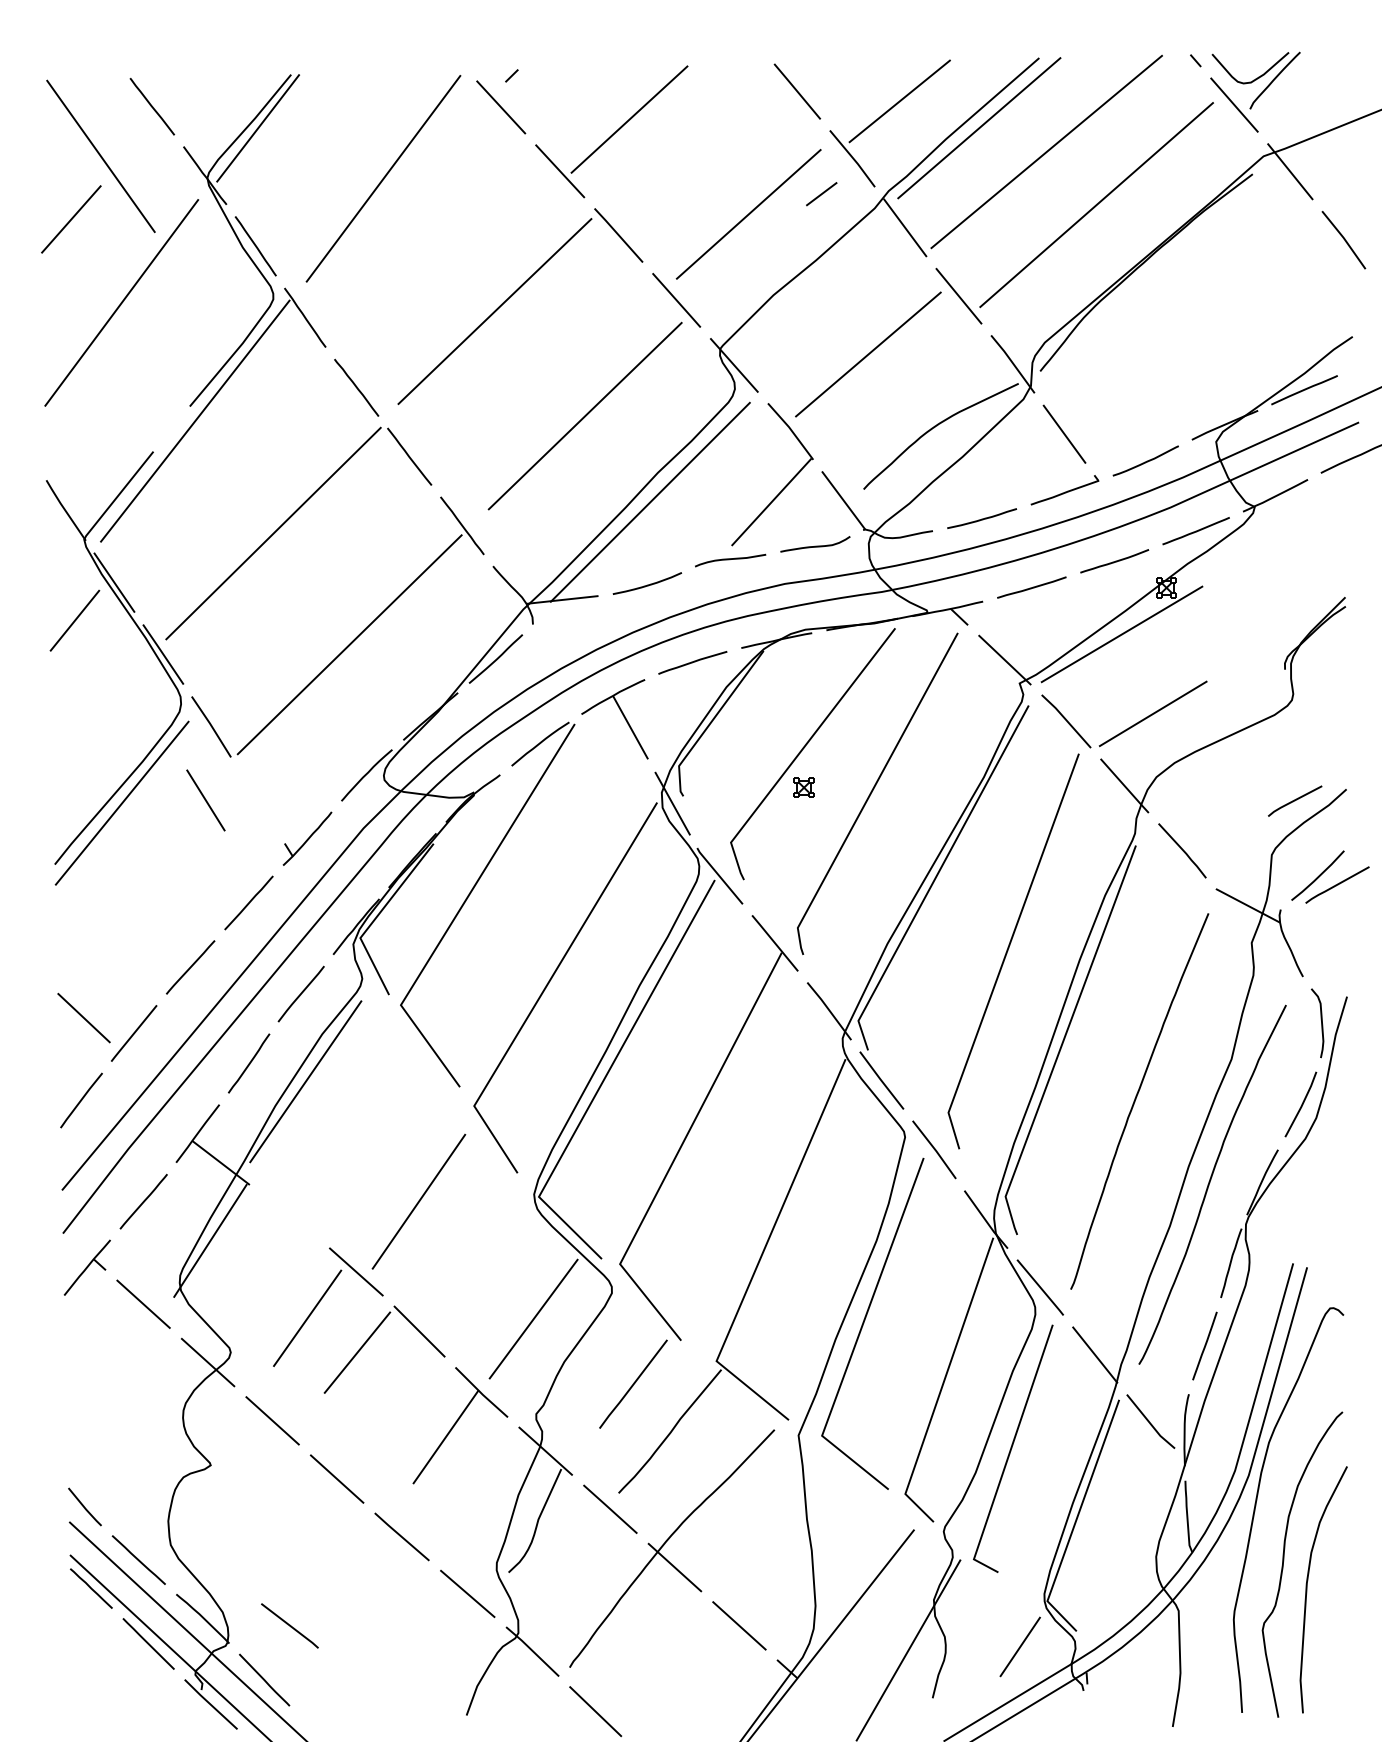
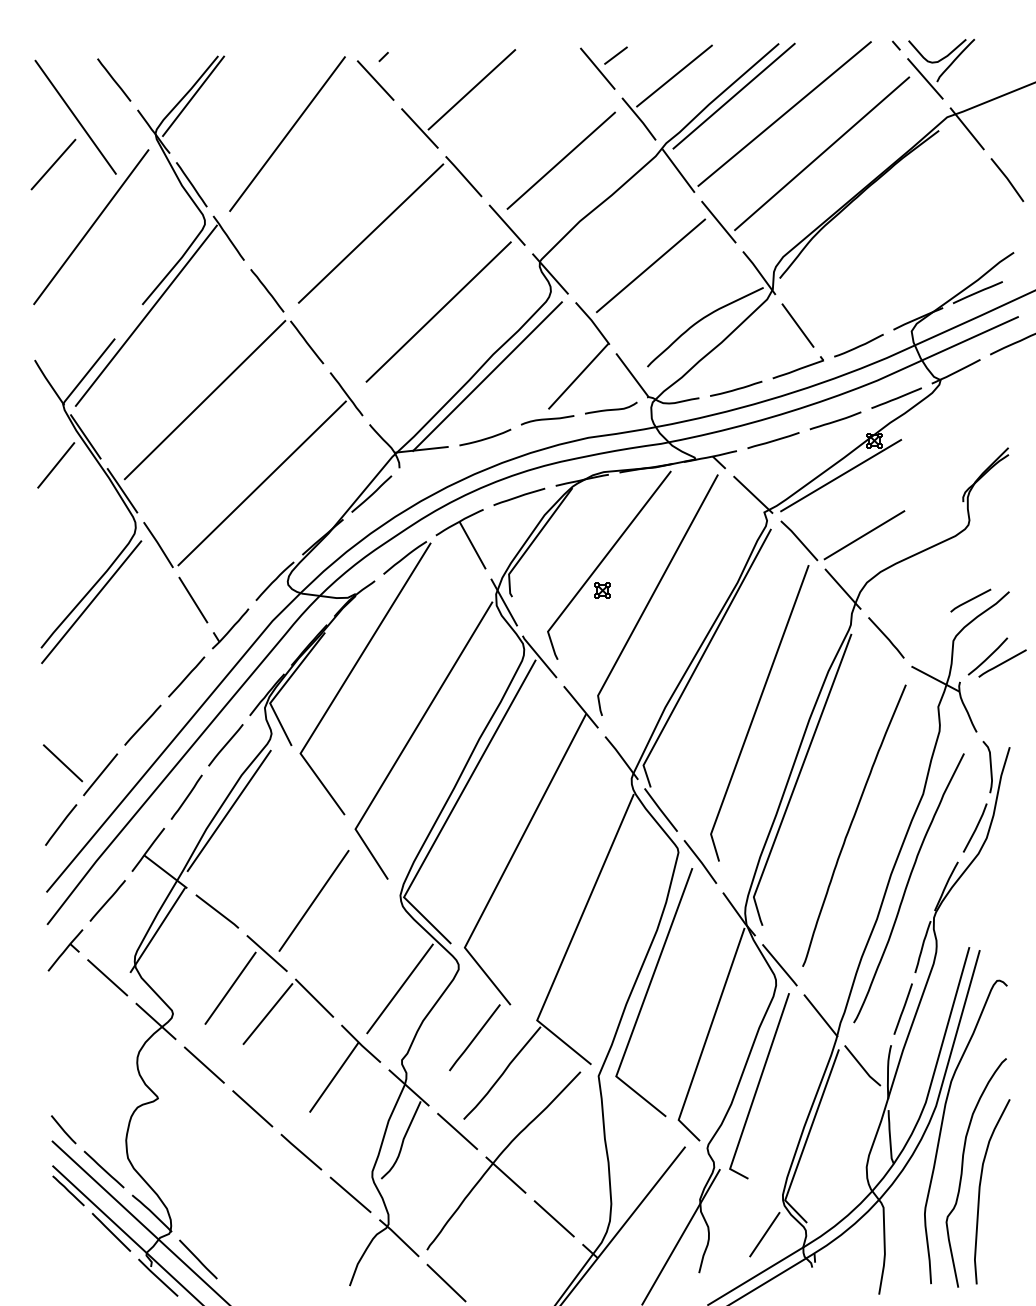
line: (821, 194) -> (615, 55), moved
line: (205, 800) -> (193, 600), moved
line: (289, 1625) -> (217, 911), moved

